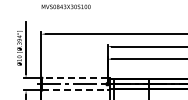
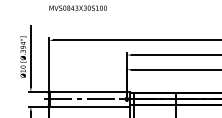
line: (74, 77) -> (88, 91), dashed -> solid
line: (74, 90) -> (88, 106), dashed -> solid

